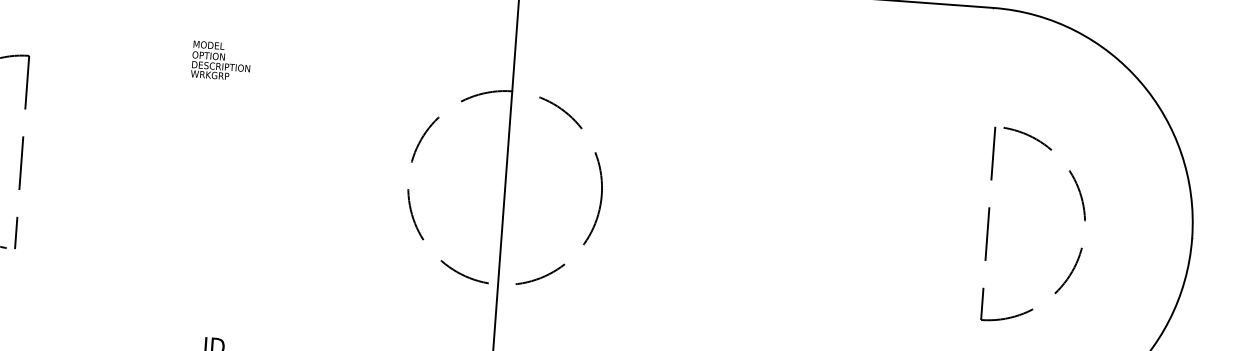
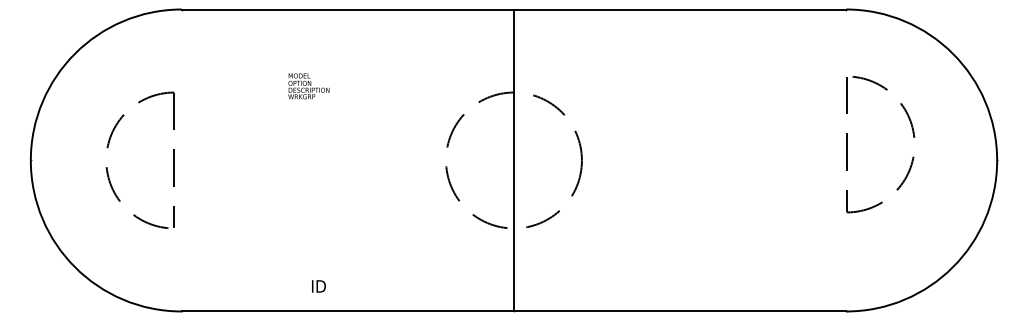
part: (989, 223) -> (847, 144), moved

